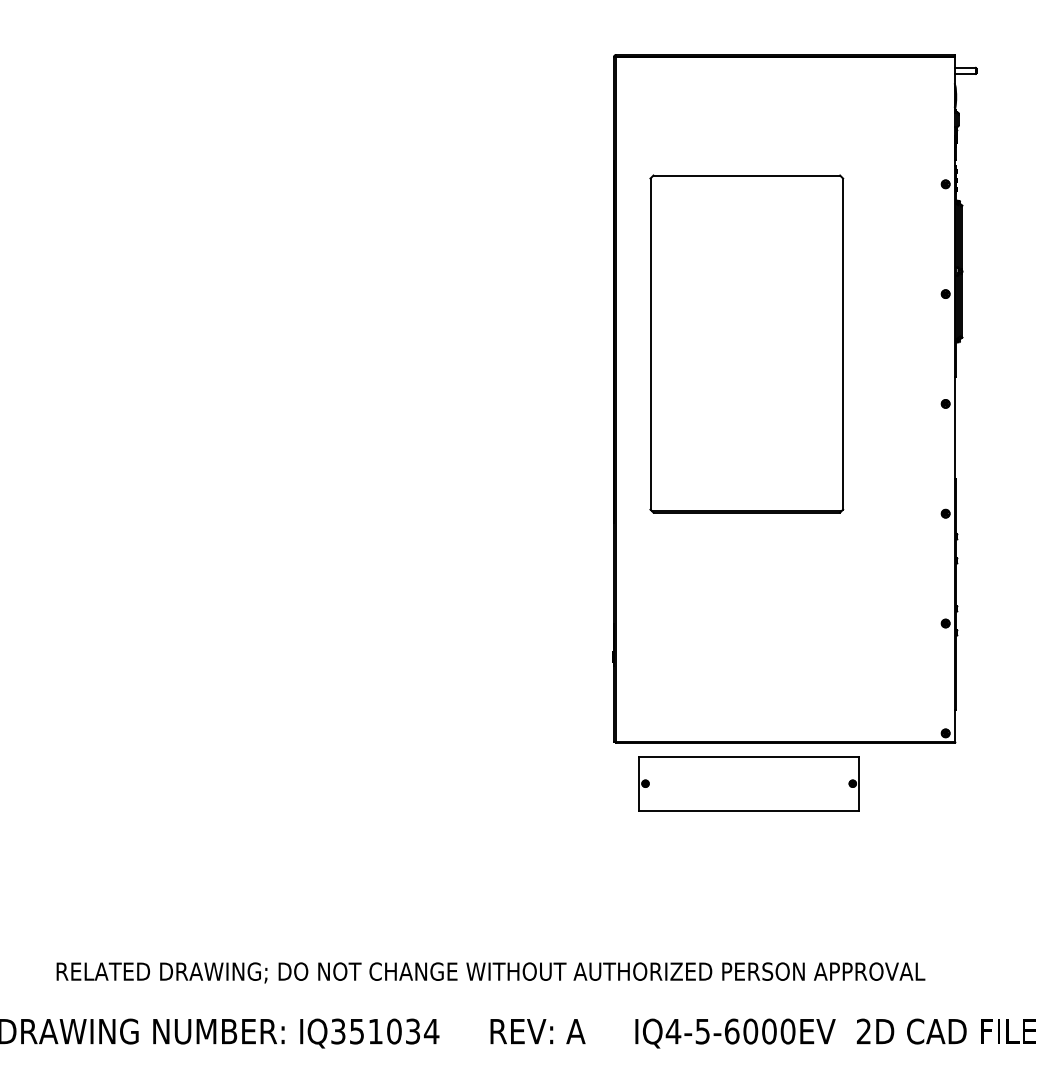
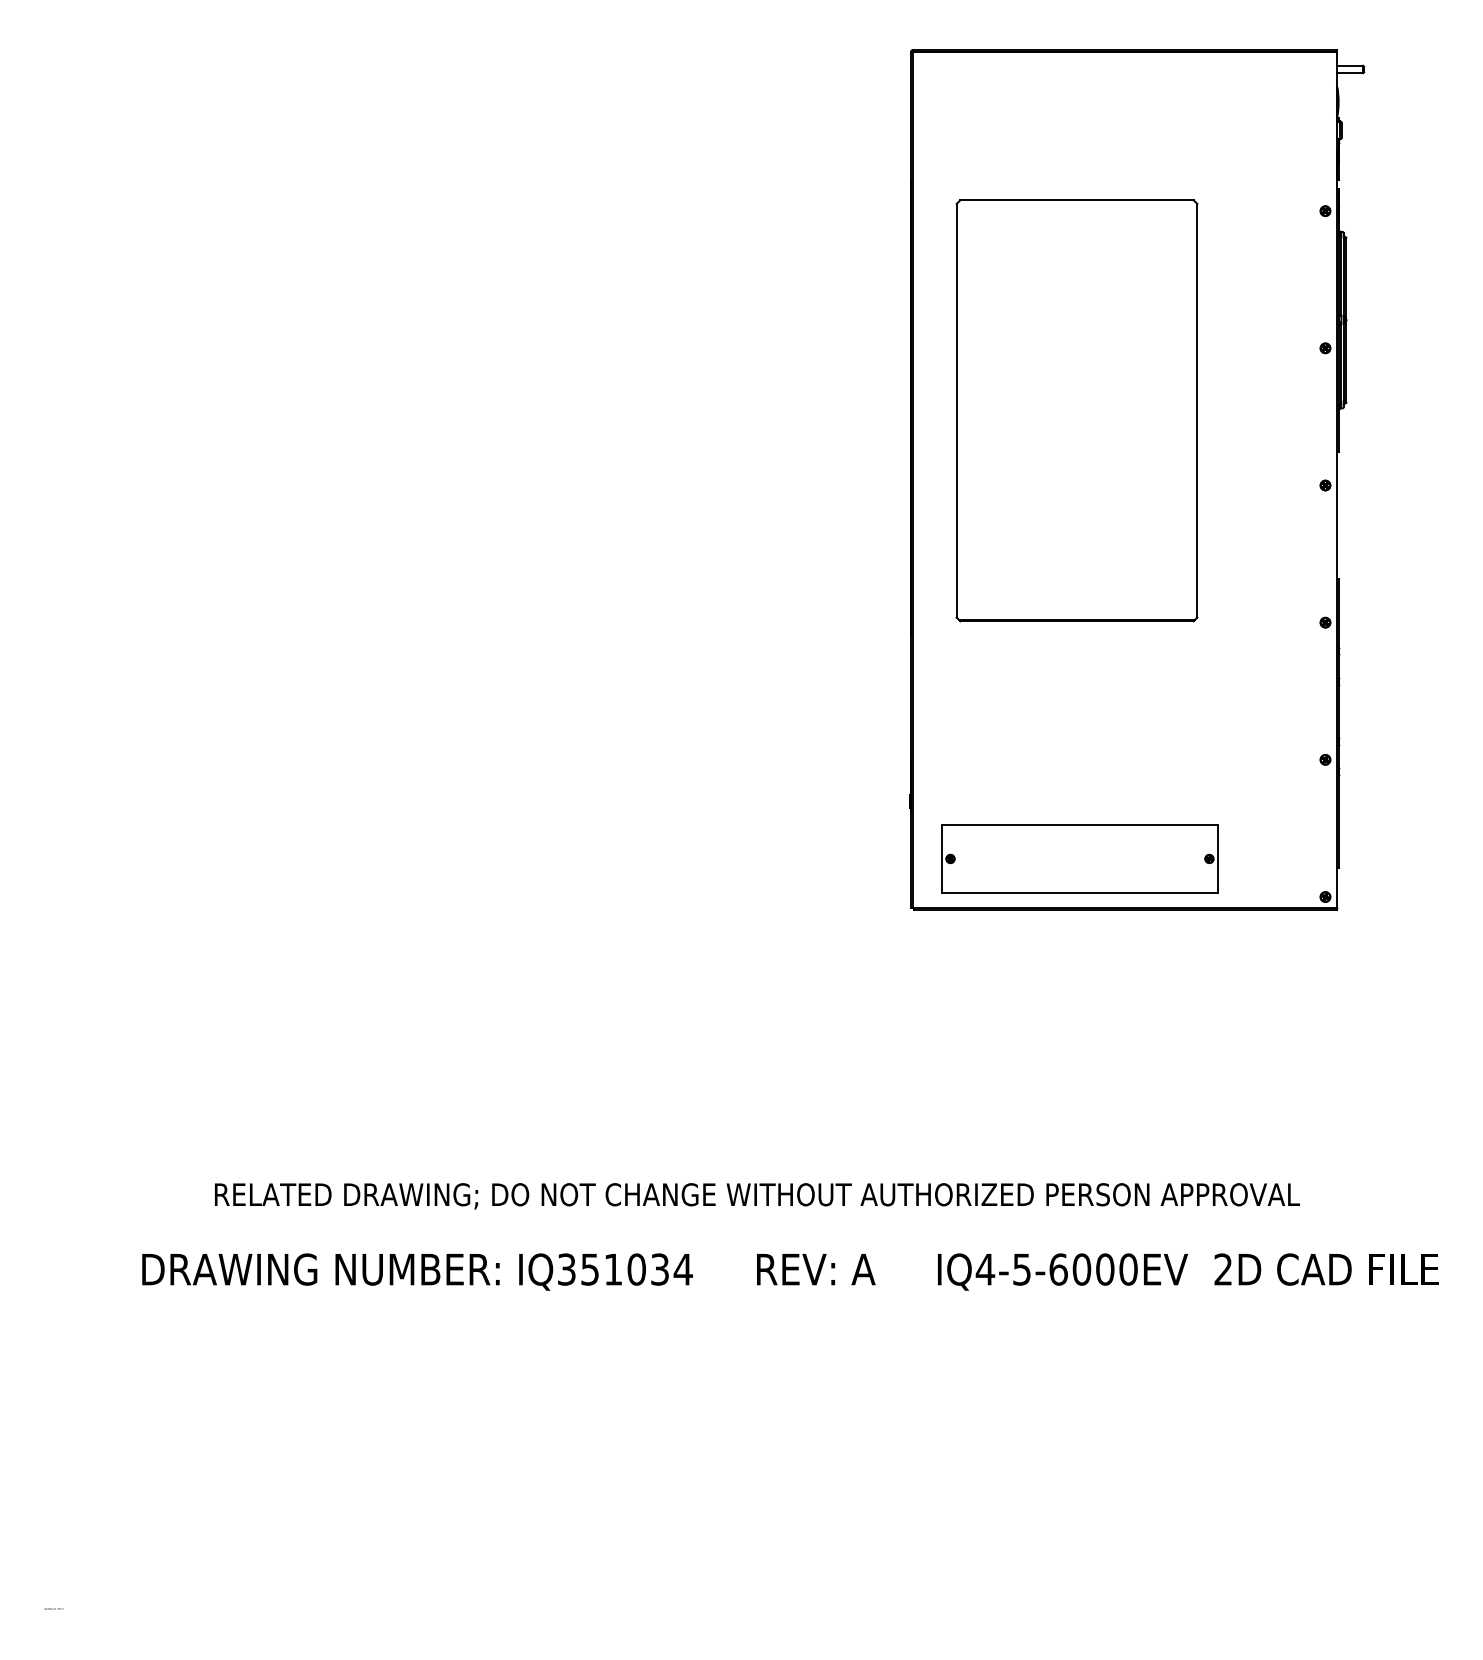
part: (748, 783) -> (1079, 858), moved

